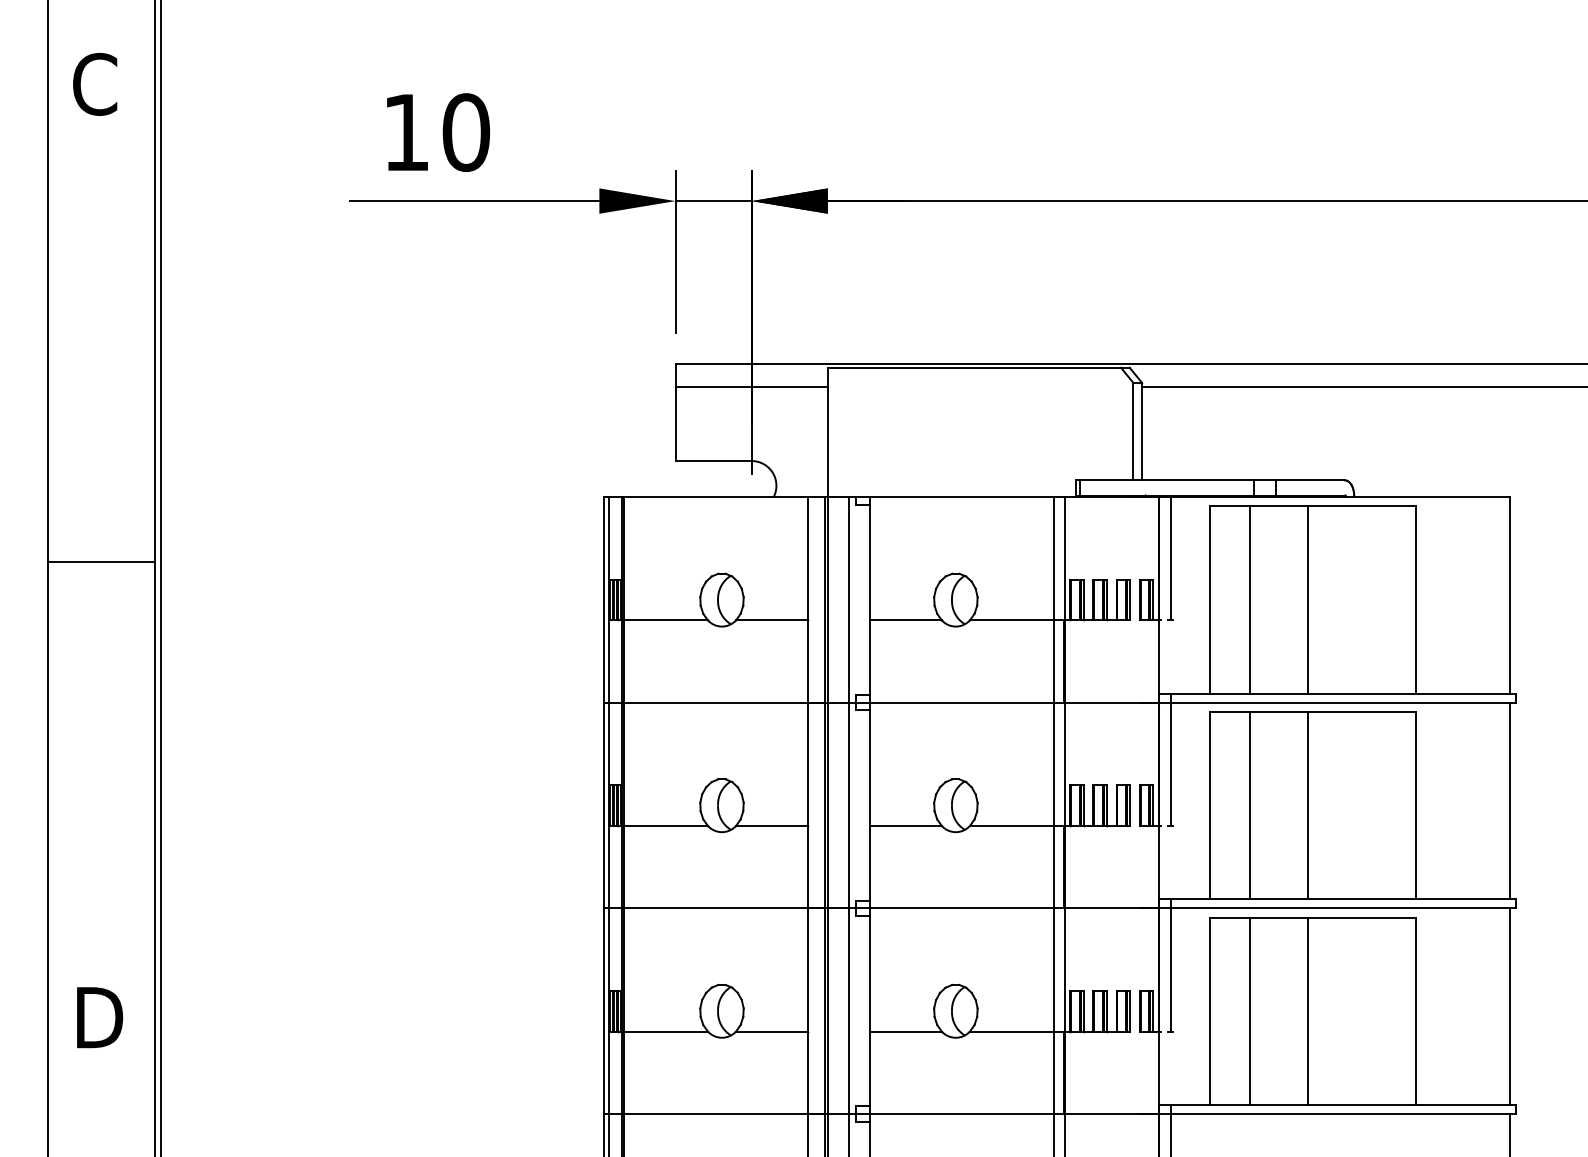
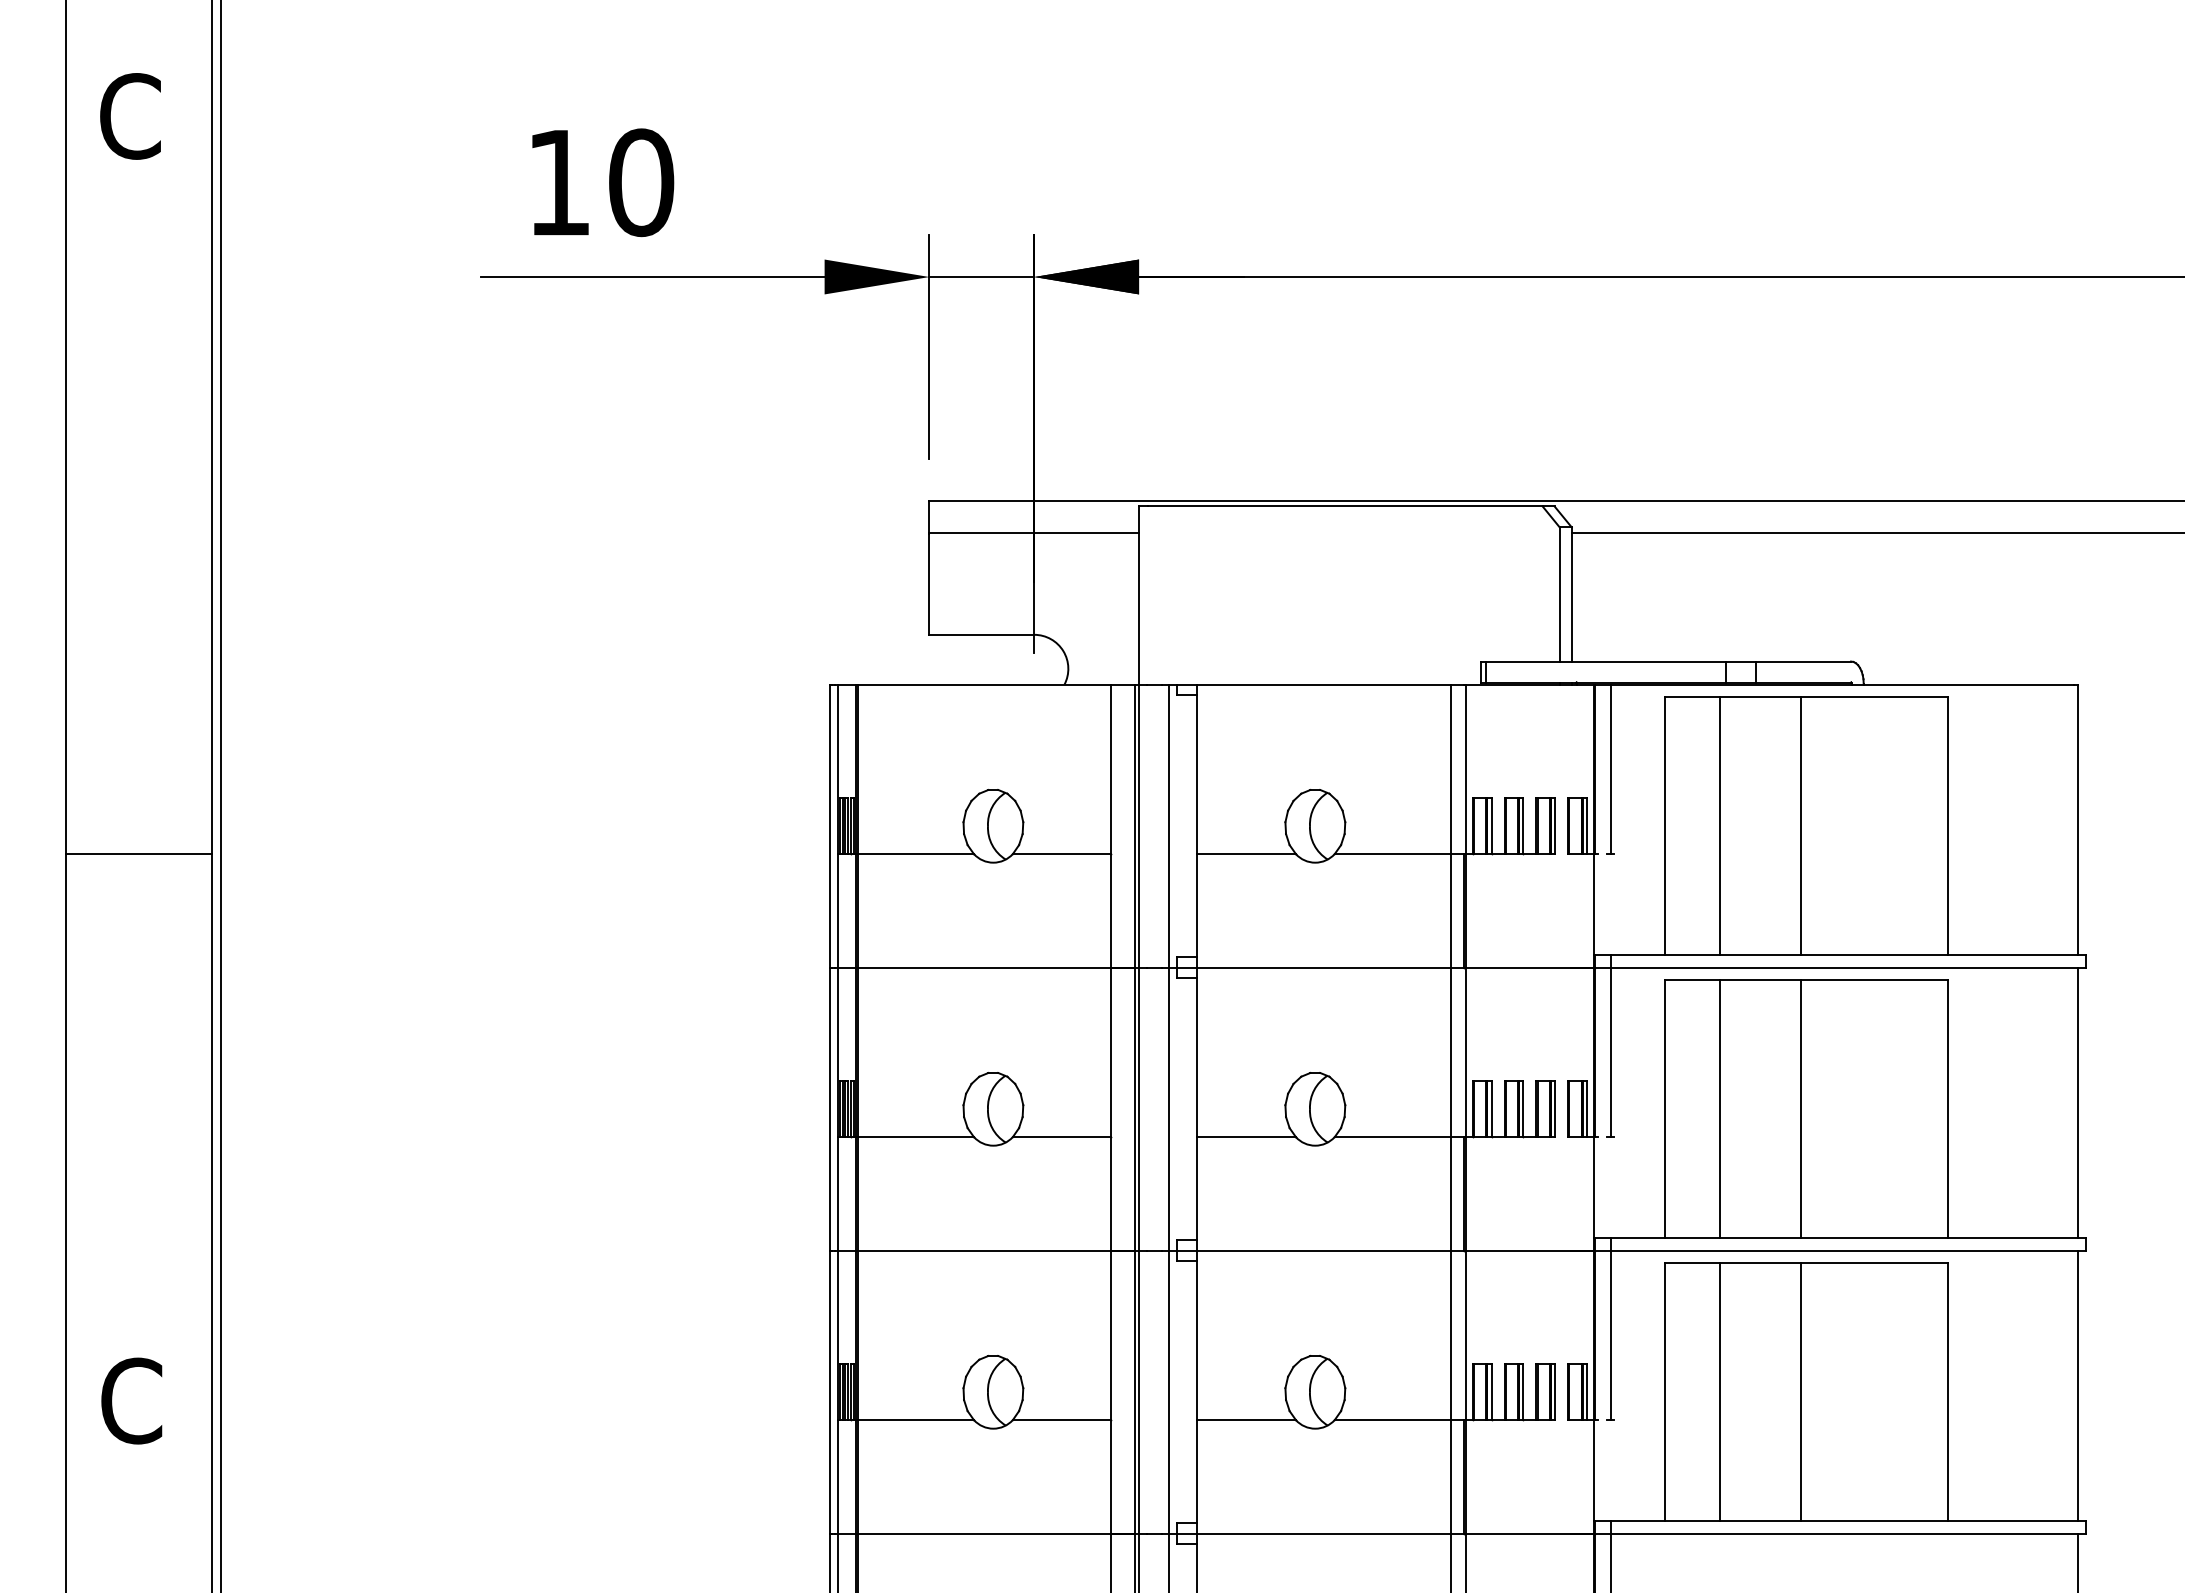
line: (100, 561) -> (138, 854), moved
text: (98, 1017) -> (134, 1400), D -> C

